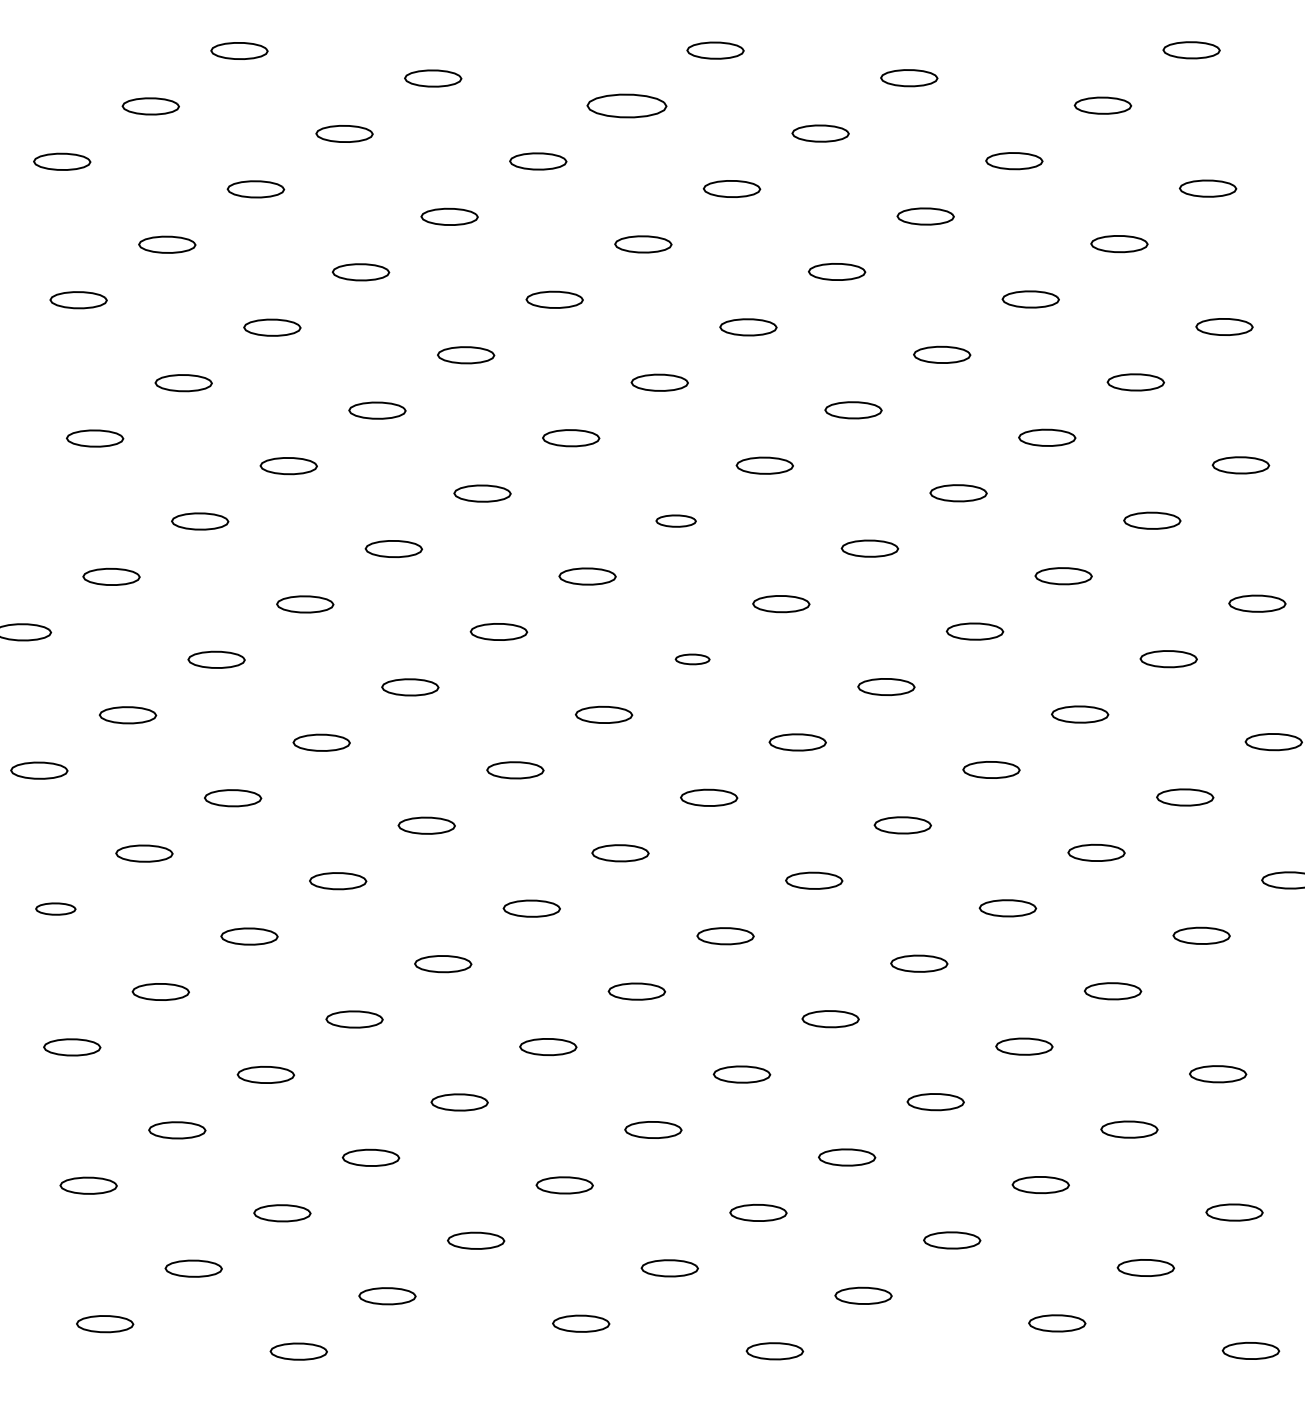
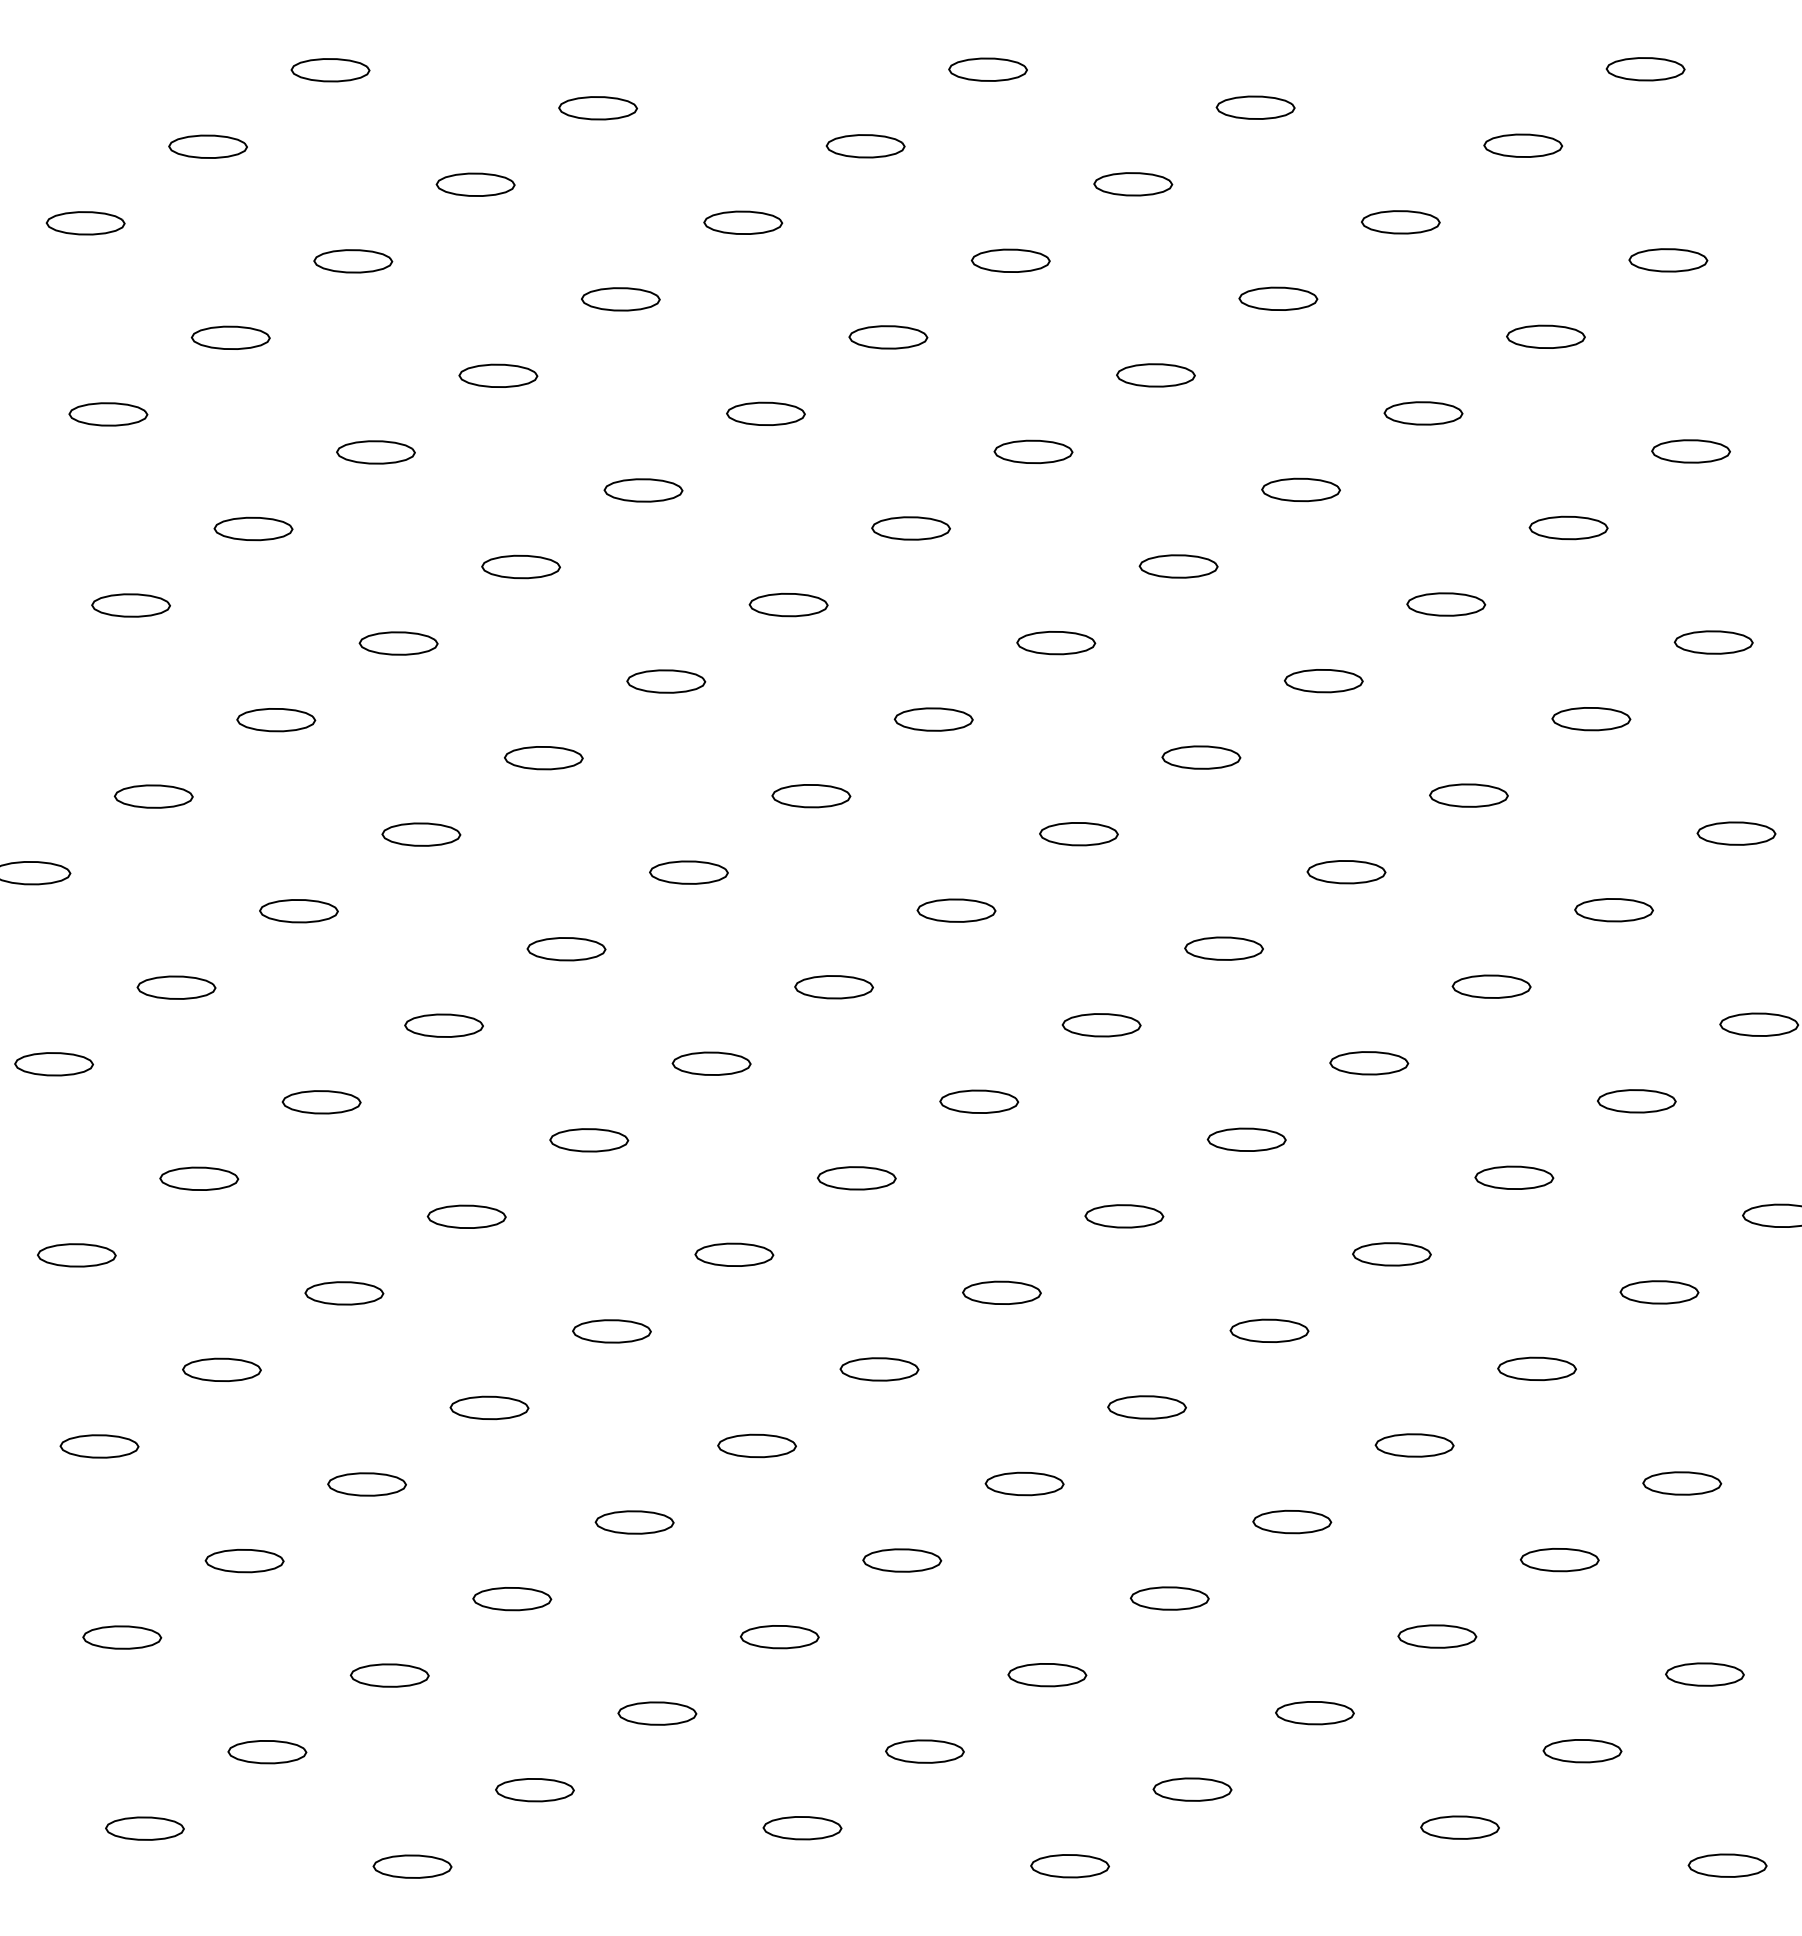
part: (626, 106) -> (865, 146), size x0.71
part: (676, 521) -> (933, 719), size x1.43
part: (692, 659) -> (956, 910), size x1.67
part: (55, 909) -> (76, 1255), size x1.43

